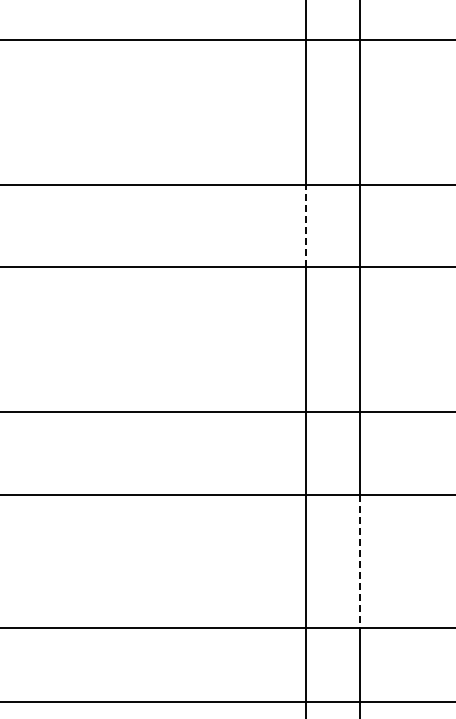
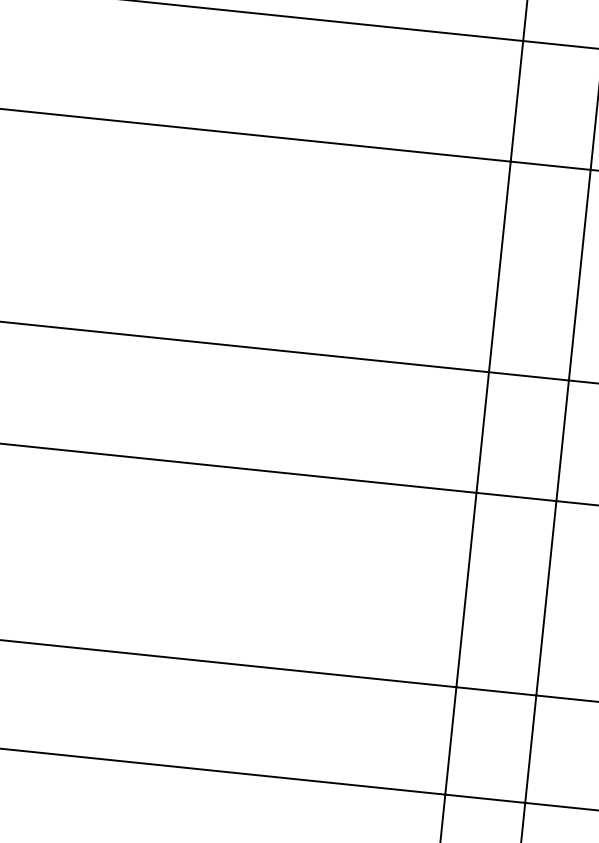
line: (305, 225) -> (517, 100), dashed -> solid
line: (360, 561) -> (546, 598), dashed -> solid

